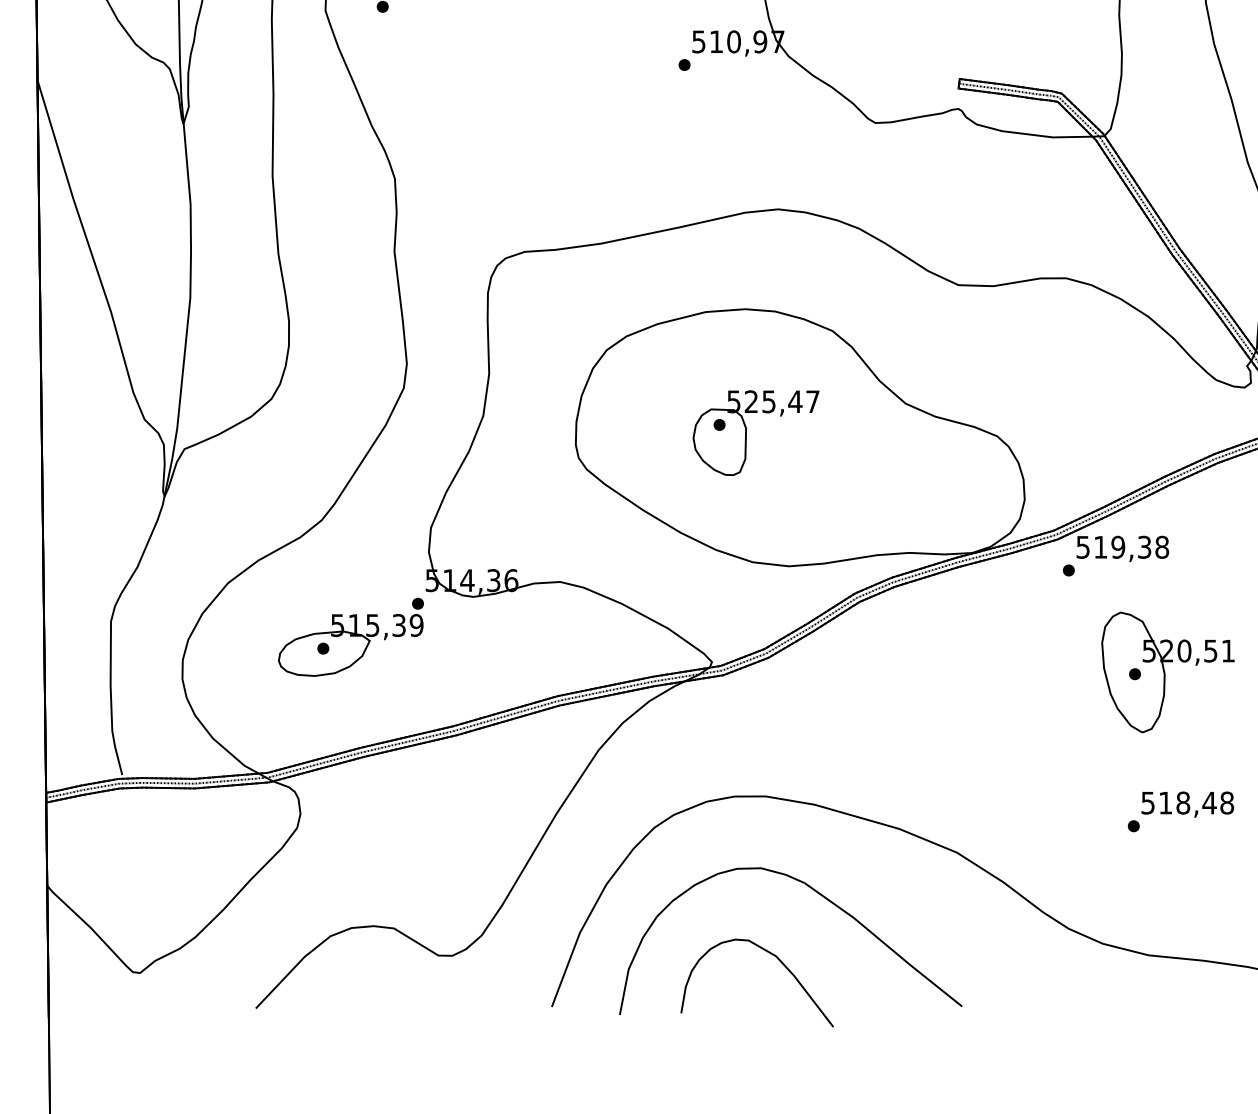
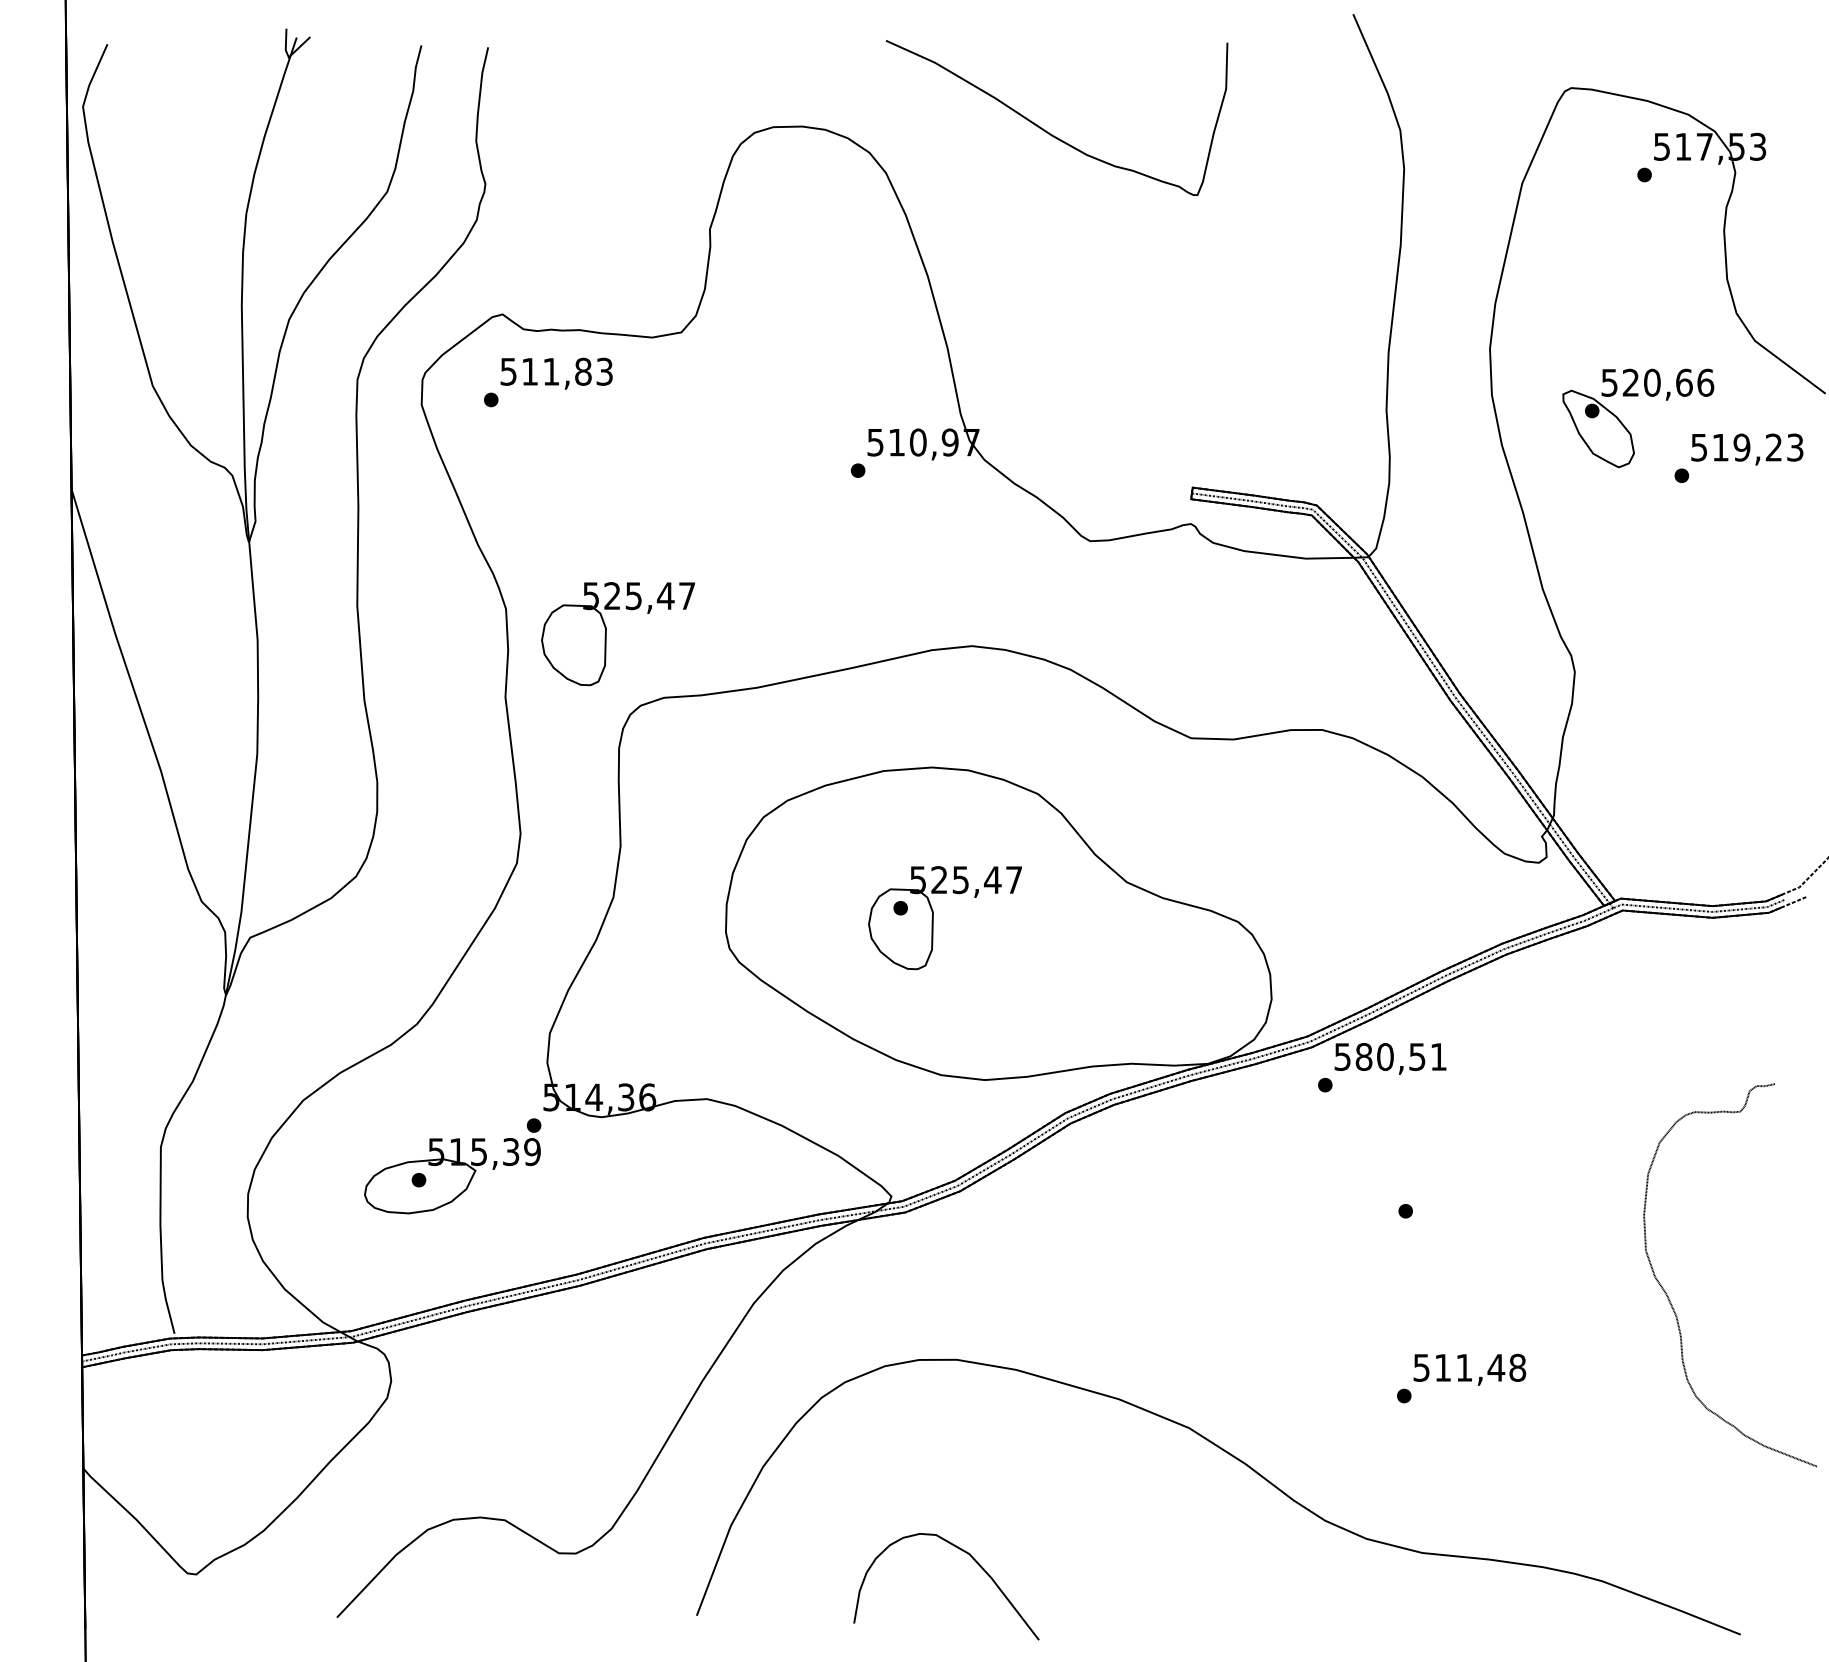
part: (477, 199) -> (606, 634), added
text: (1131, 547) -> (1401, 1057), 519,38 -> 580,51
part: (1167, 671) -> (1445, 1208), removed
text: (1183, 802) -> (1464, 1367), 518,48 -> 511,48
part: (820, 895) -> (1023, 1480), removed

